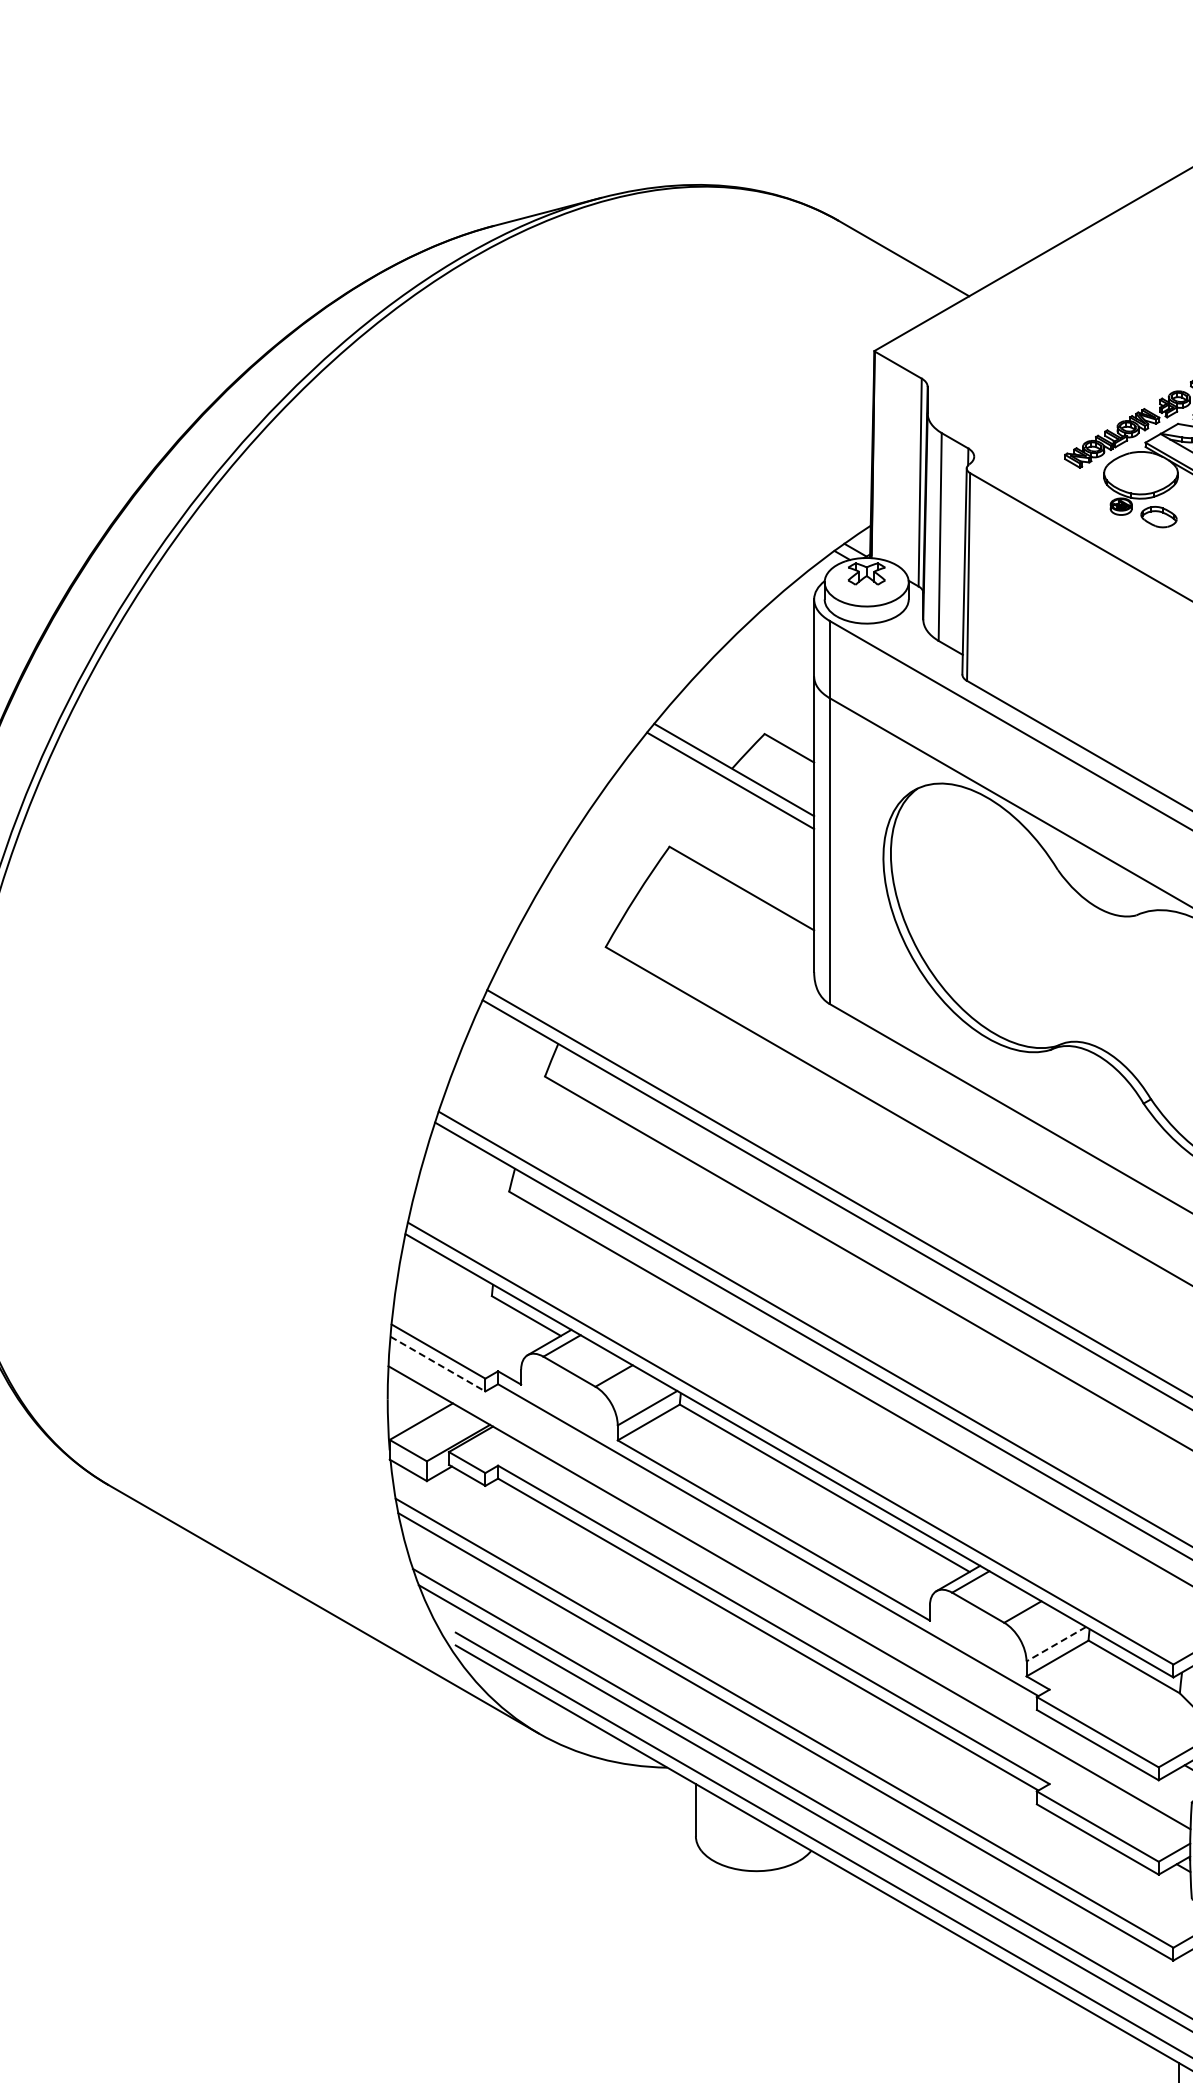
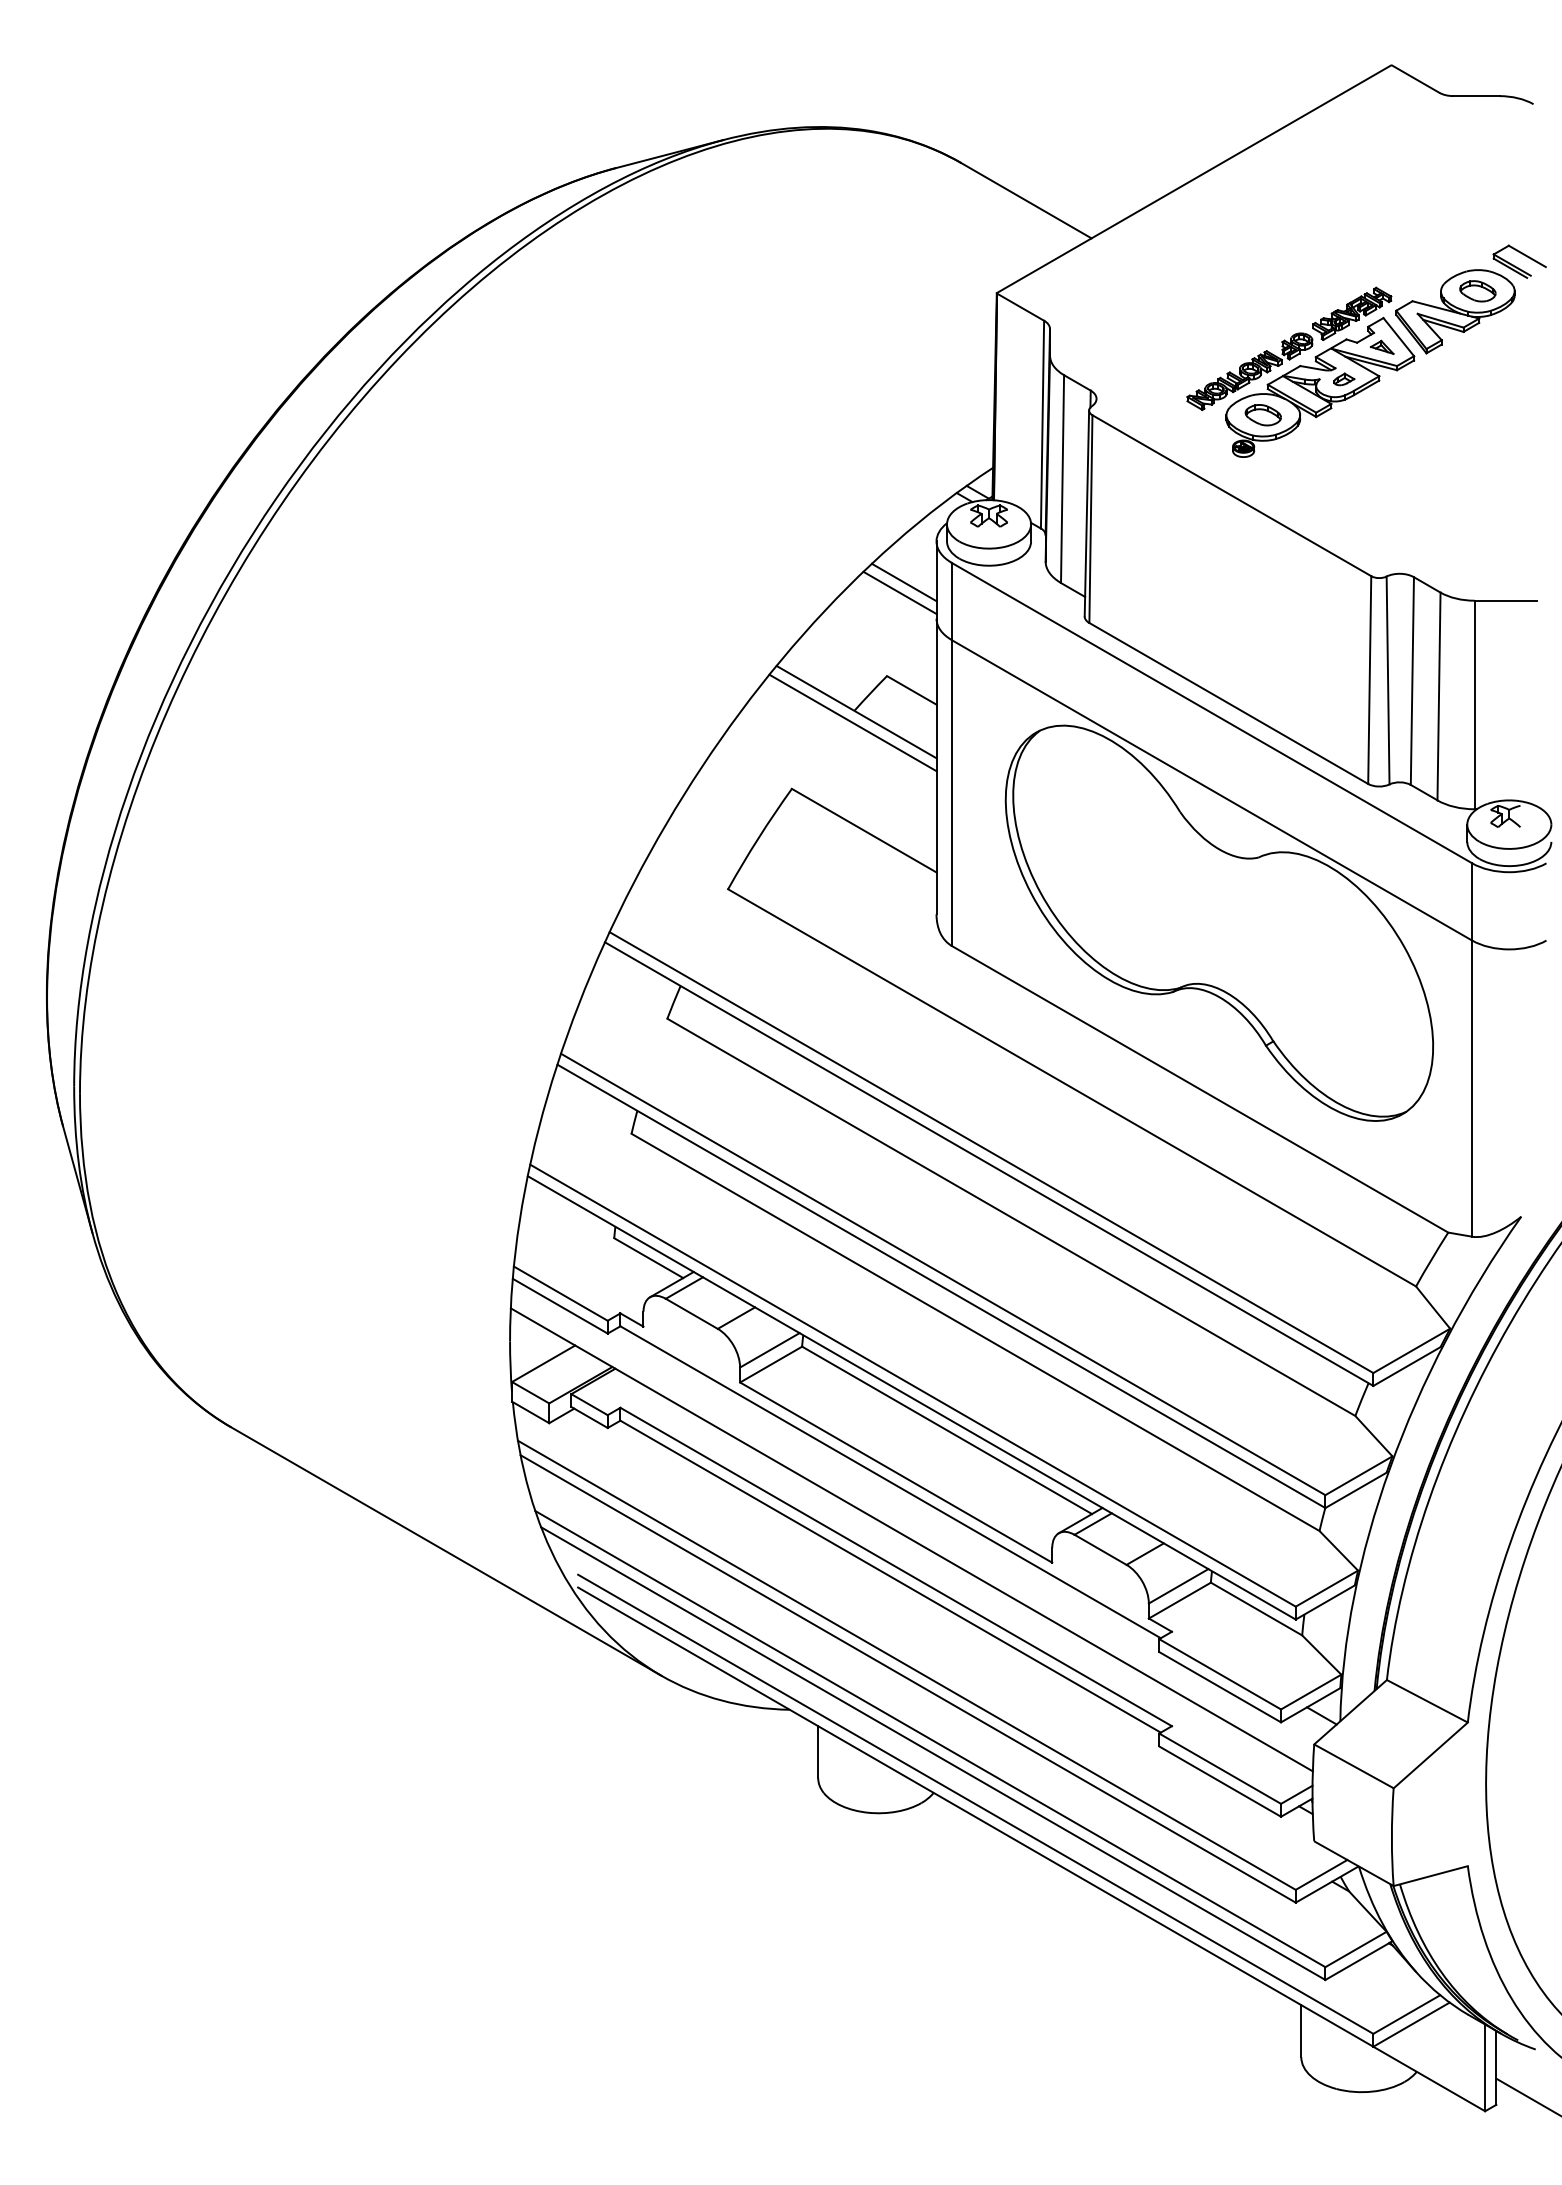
part: (1158, 517) -> (1262, 415), moved
line: (781, 640) -> (903, 582), added
line: (777, 650) -> (899, 592), added
line: (438, 1364) -> (560, 1306), dashed -> solid
line: (1056, 1644) -> (1178, 1586), dashed -> solid

